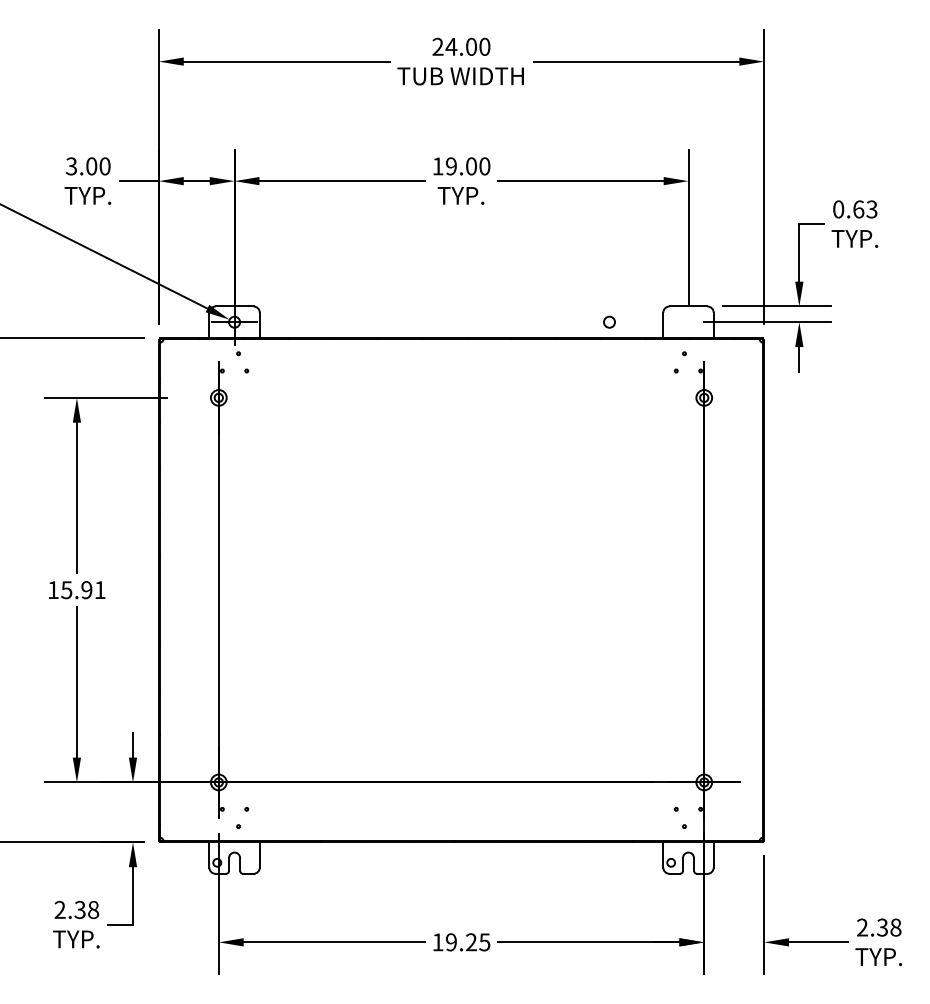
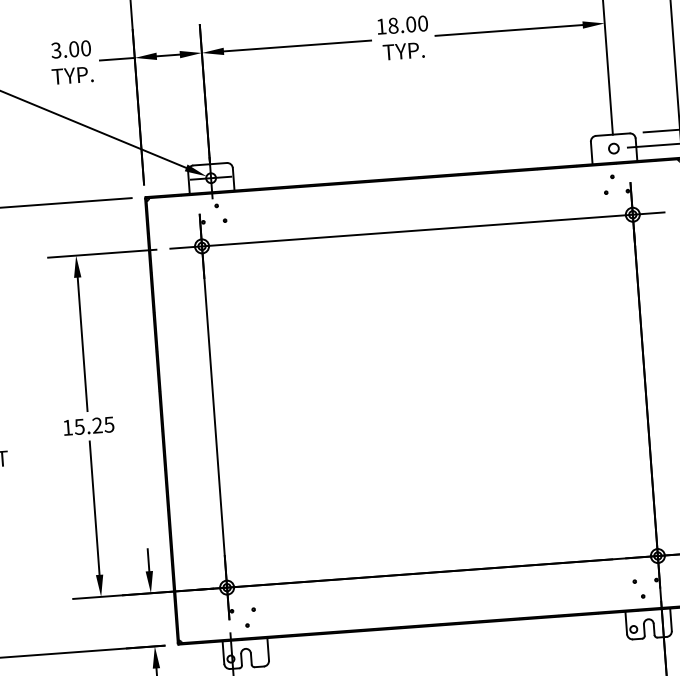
text: (451, 166) -> (393, 25), 19.00 -> 18.00
circle: (609, 321) -> (613, 147), moved
line: (461, 397) -> (417, 230), added
text: (93, 590) -> (103, 425), 15.91 -> 15.25

